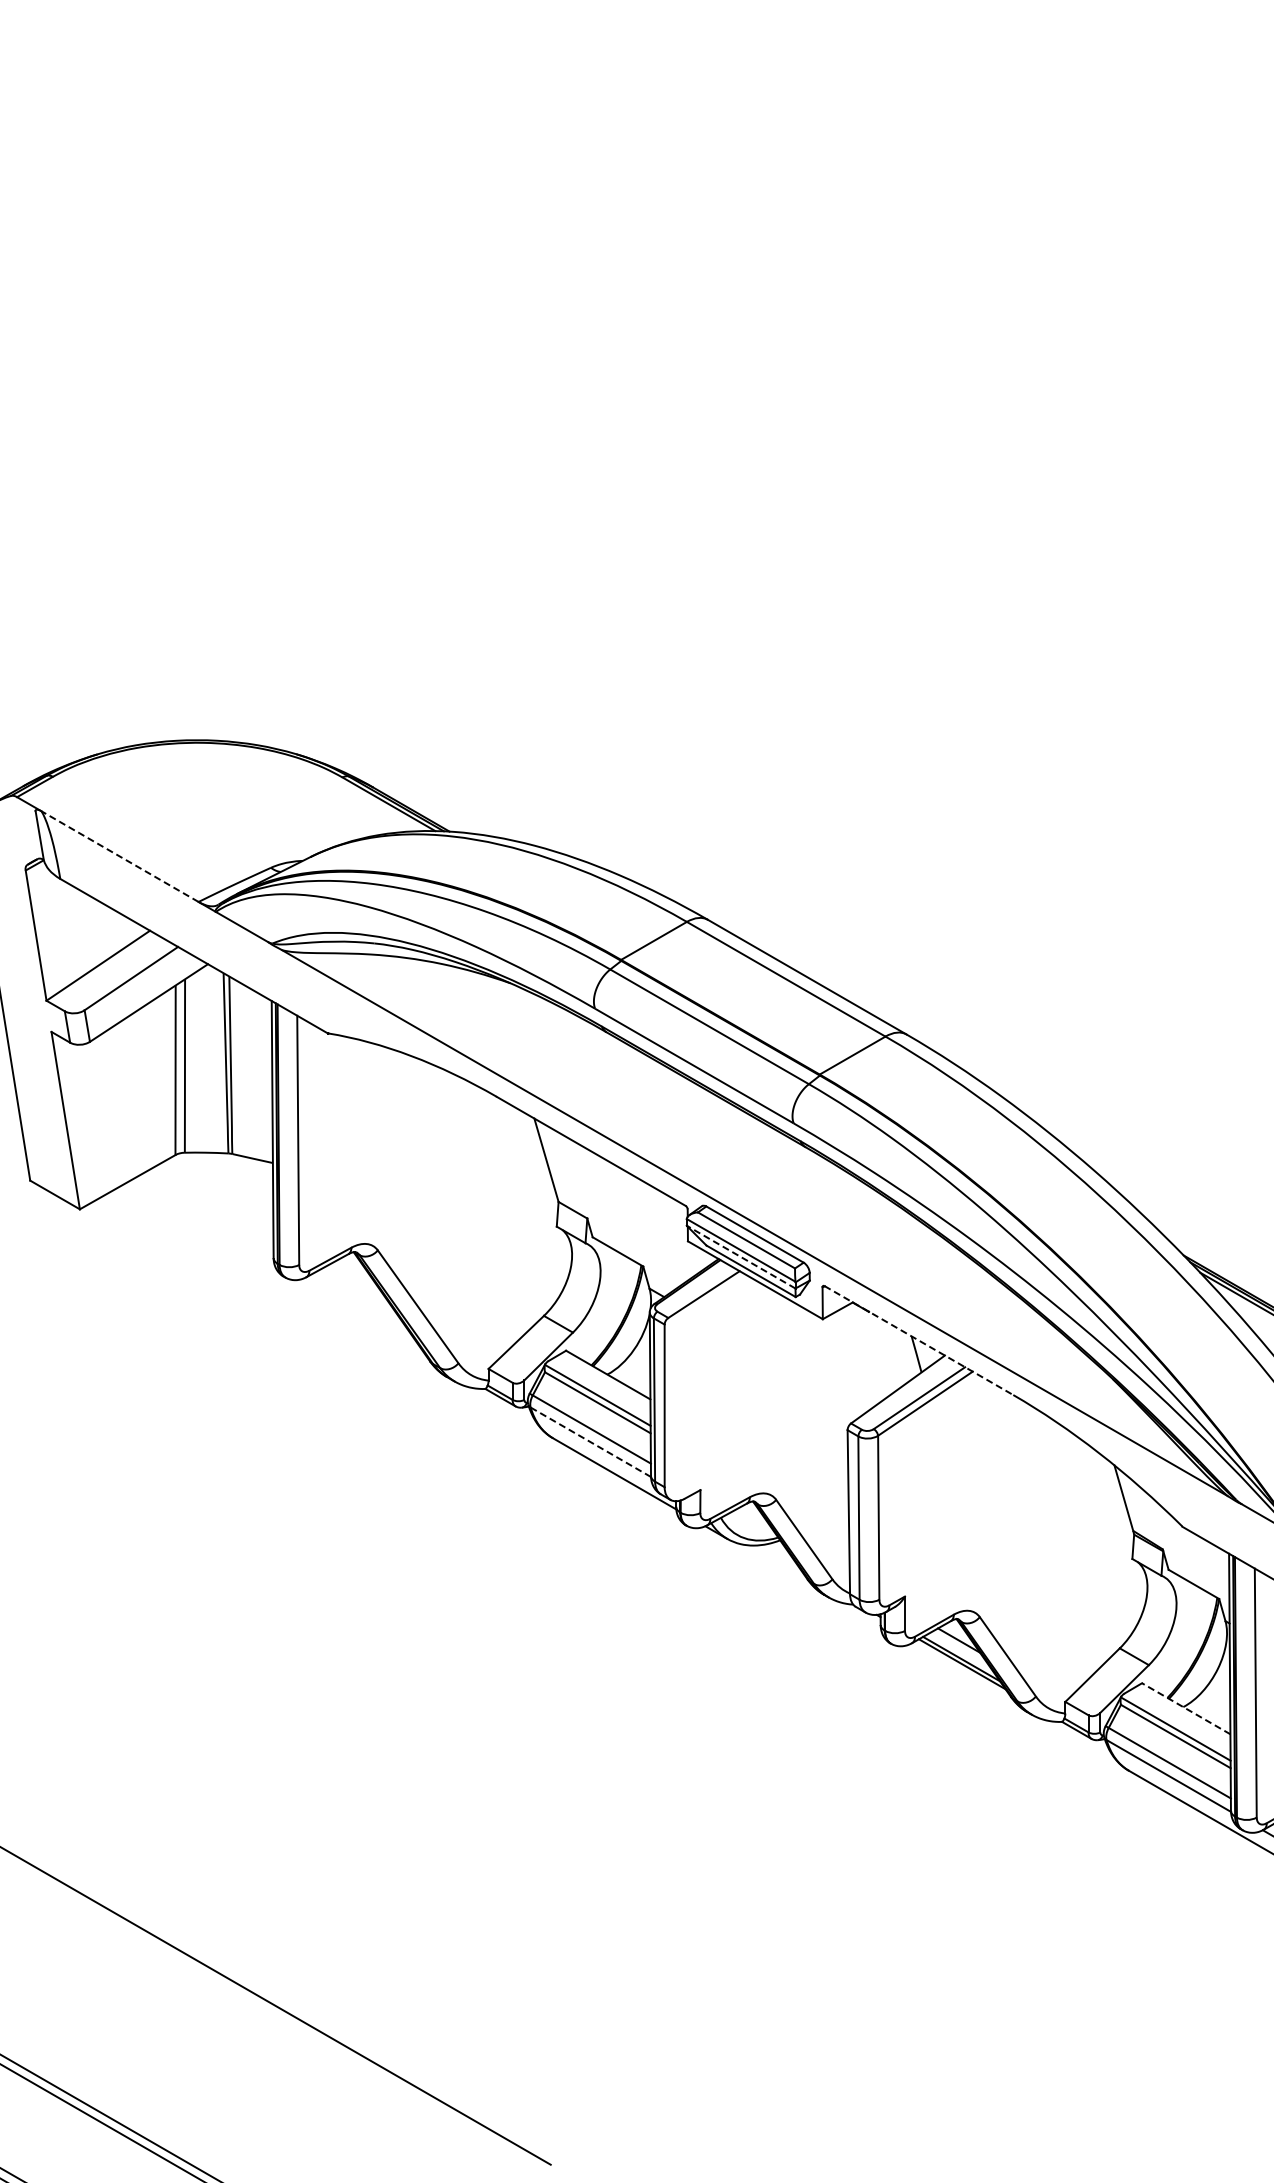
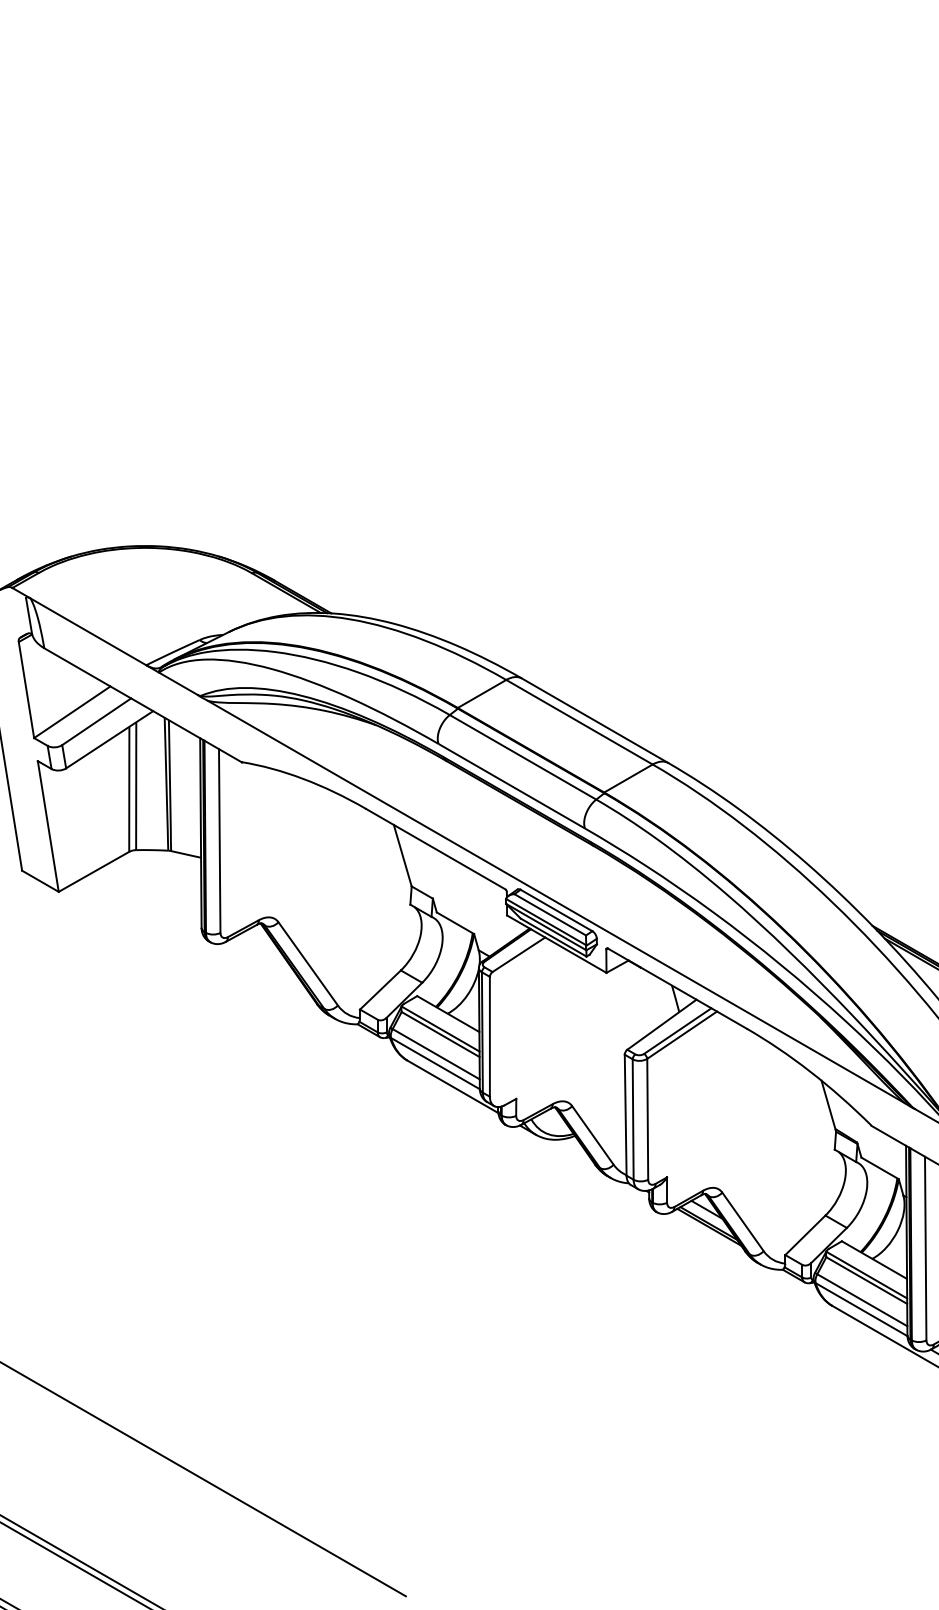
line: (120, 856) -> (88, 631), dashed -> solid
line: (741, 1257) -> (546, 927), dashed -> solid
line: (918, 1340) -> (677, 988), dashed -> solid
line: (591, 1442) -> (435, 1063), dashed -> solid
line: (1185, 1708) -> (873, 1259), dashed -> solid

